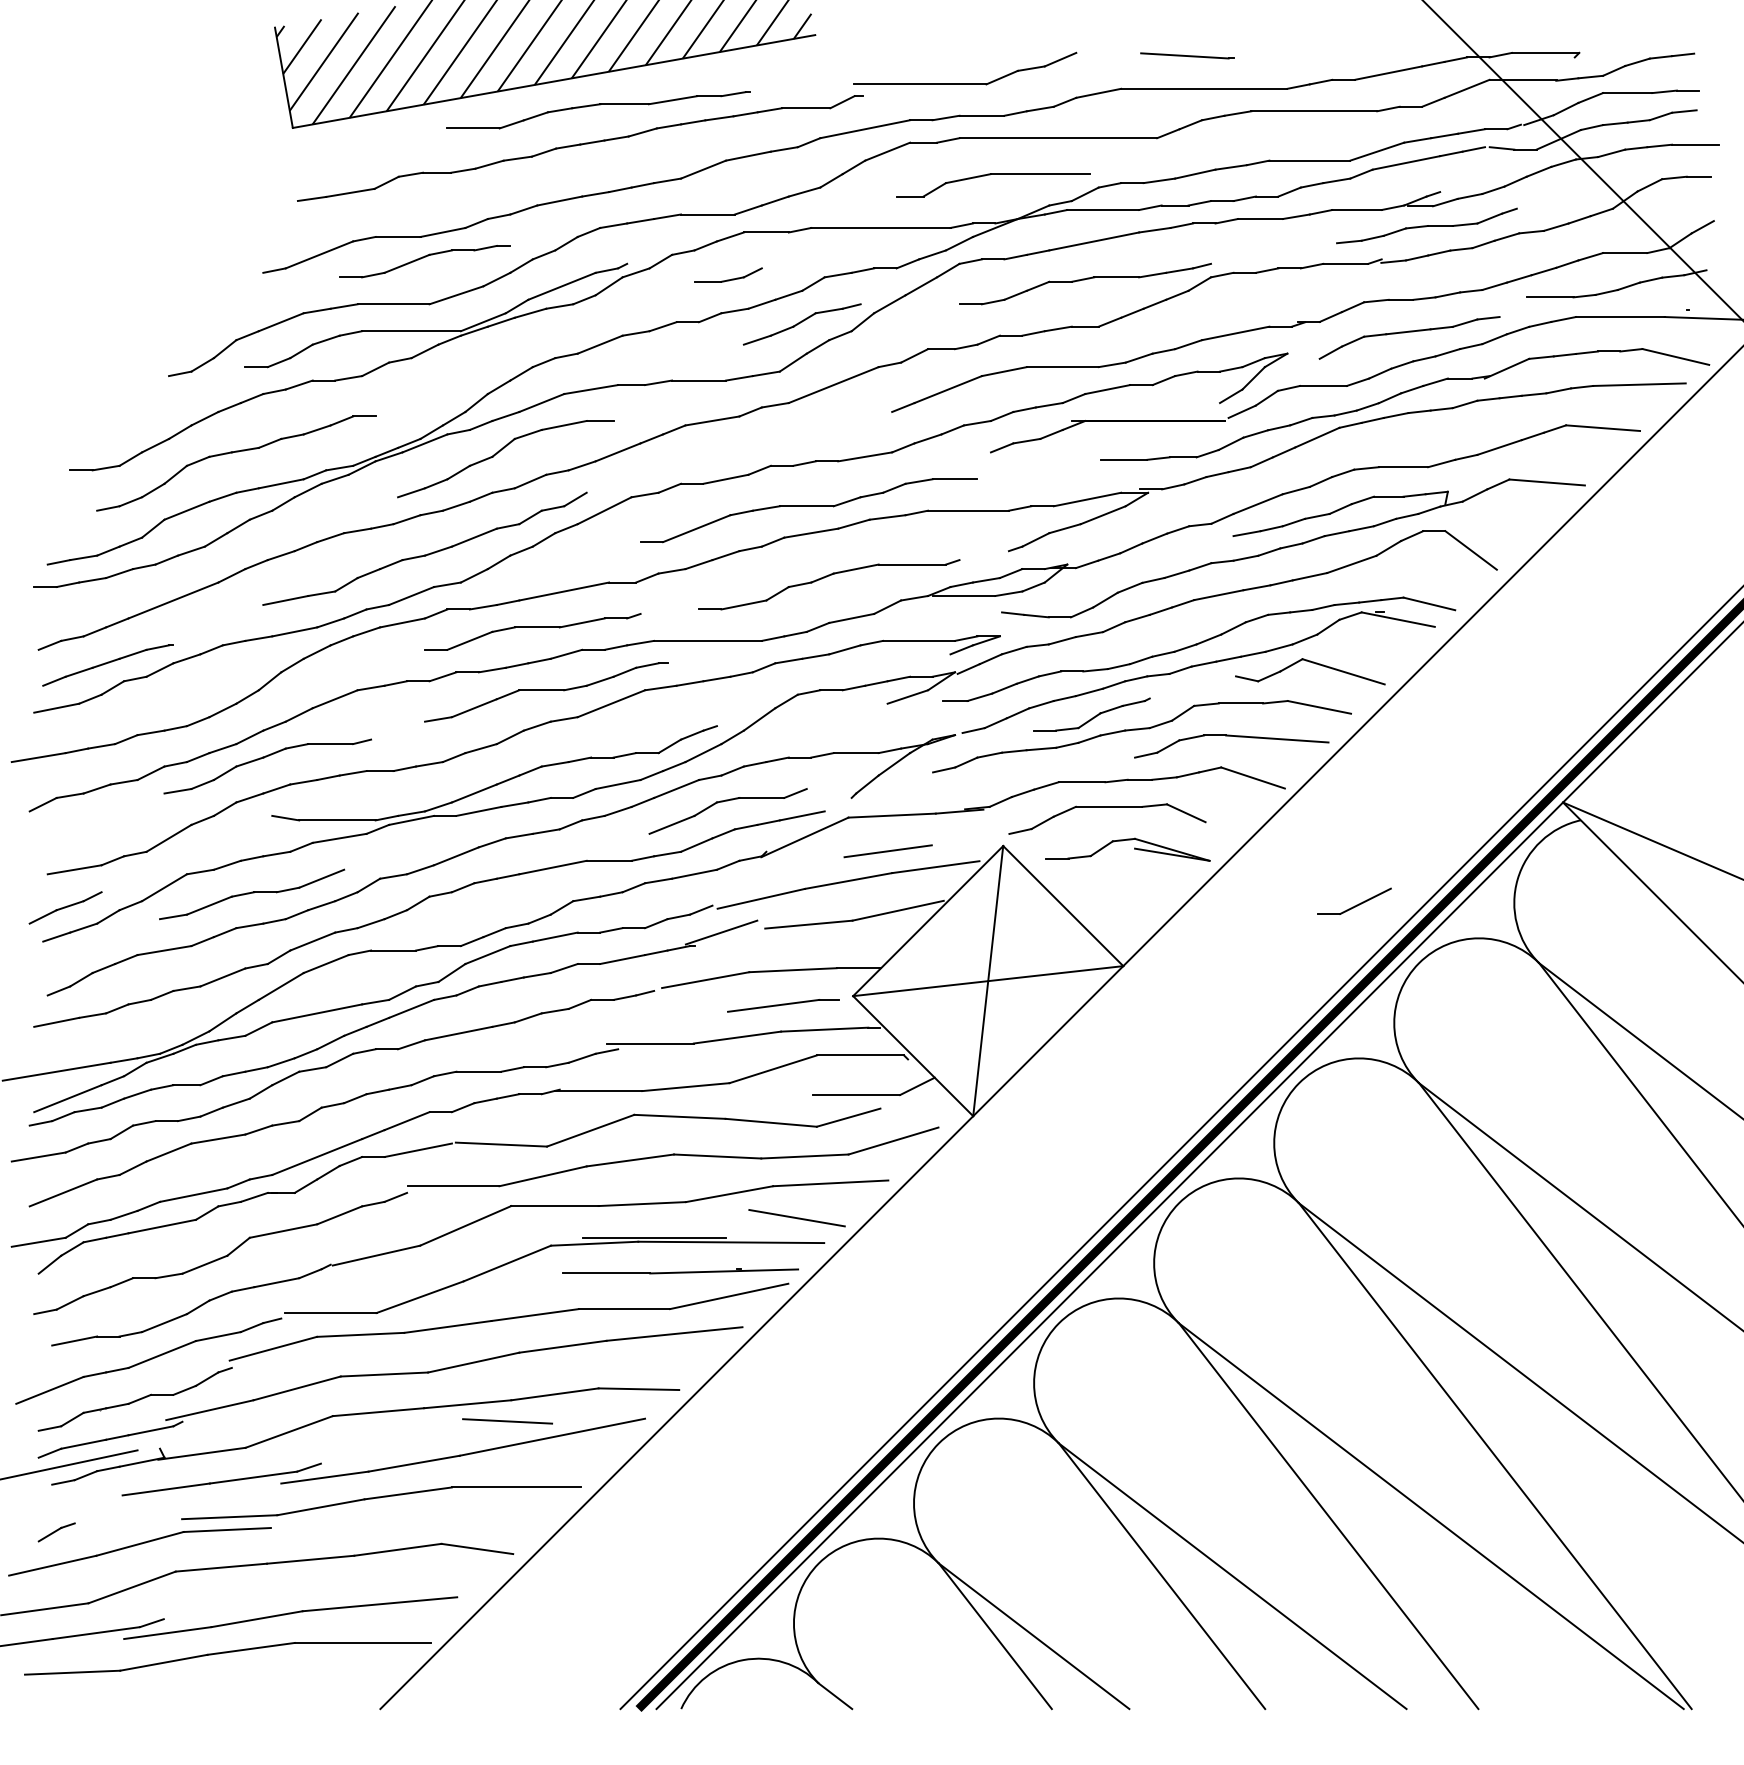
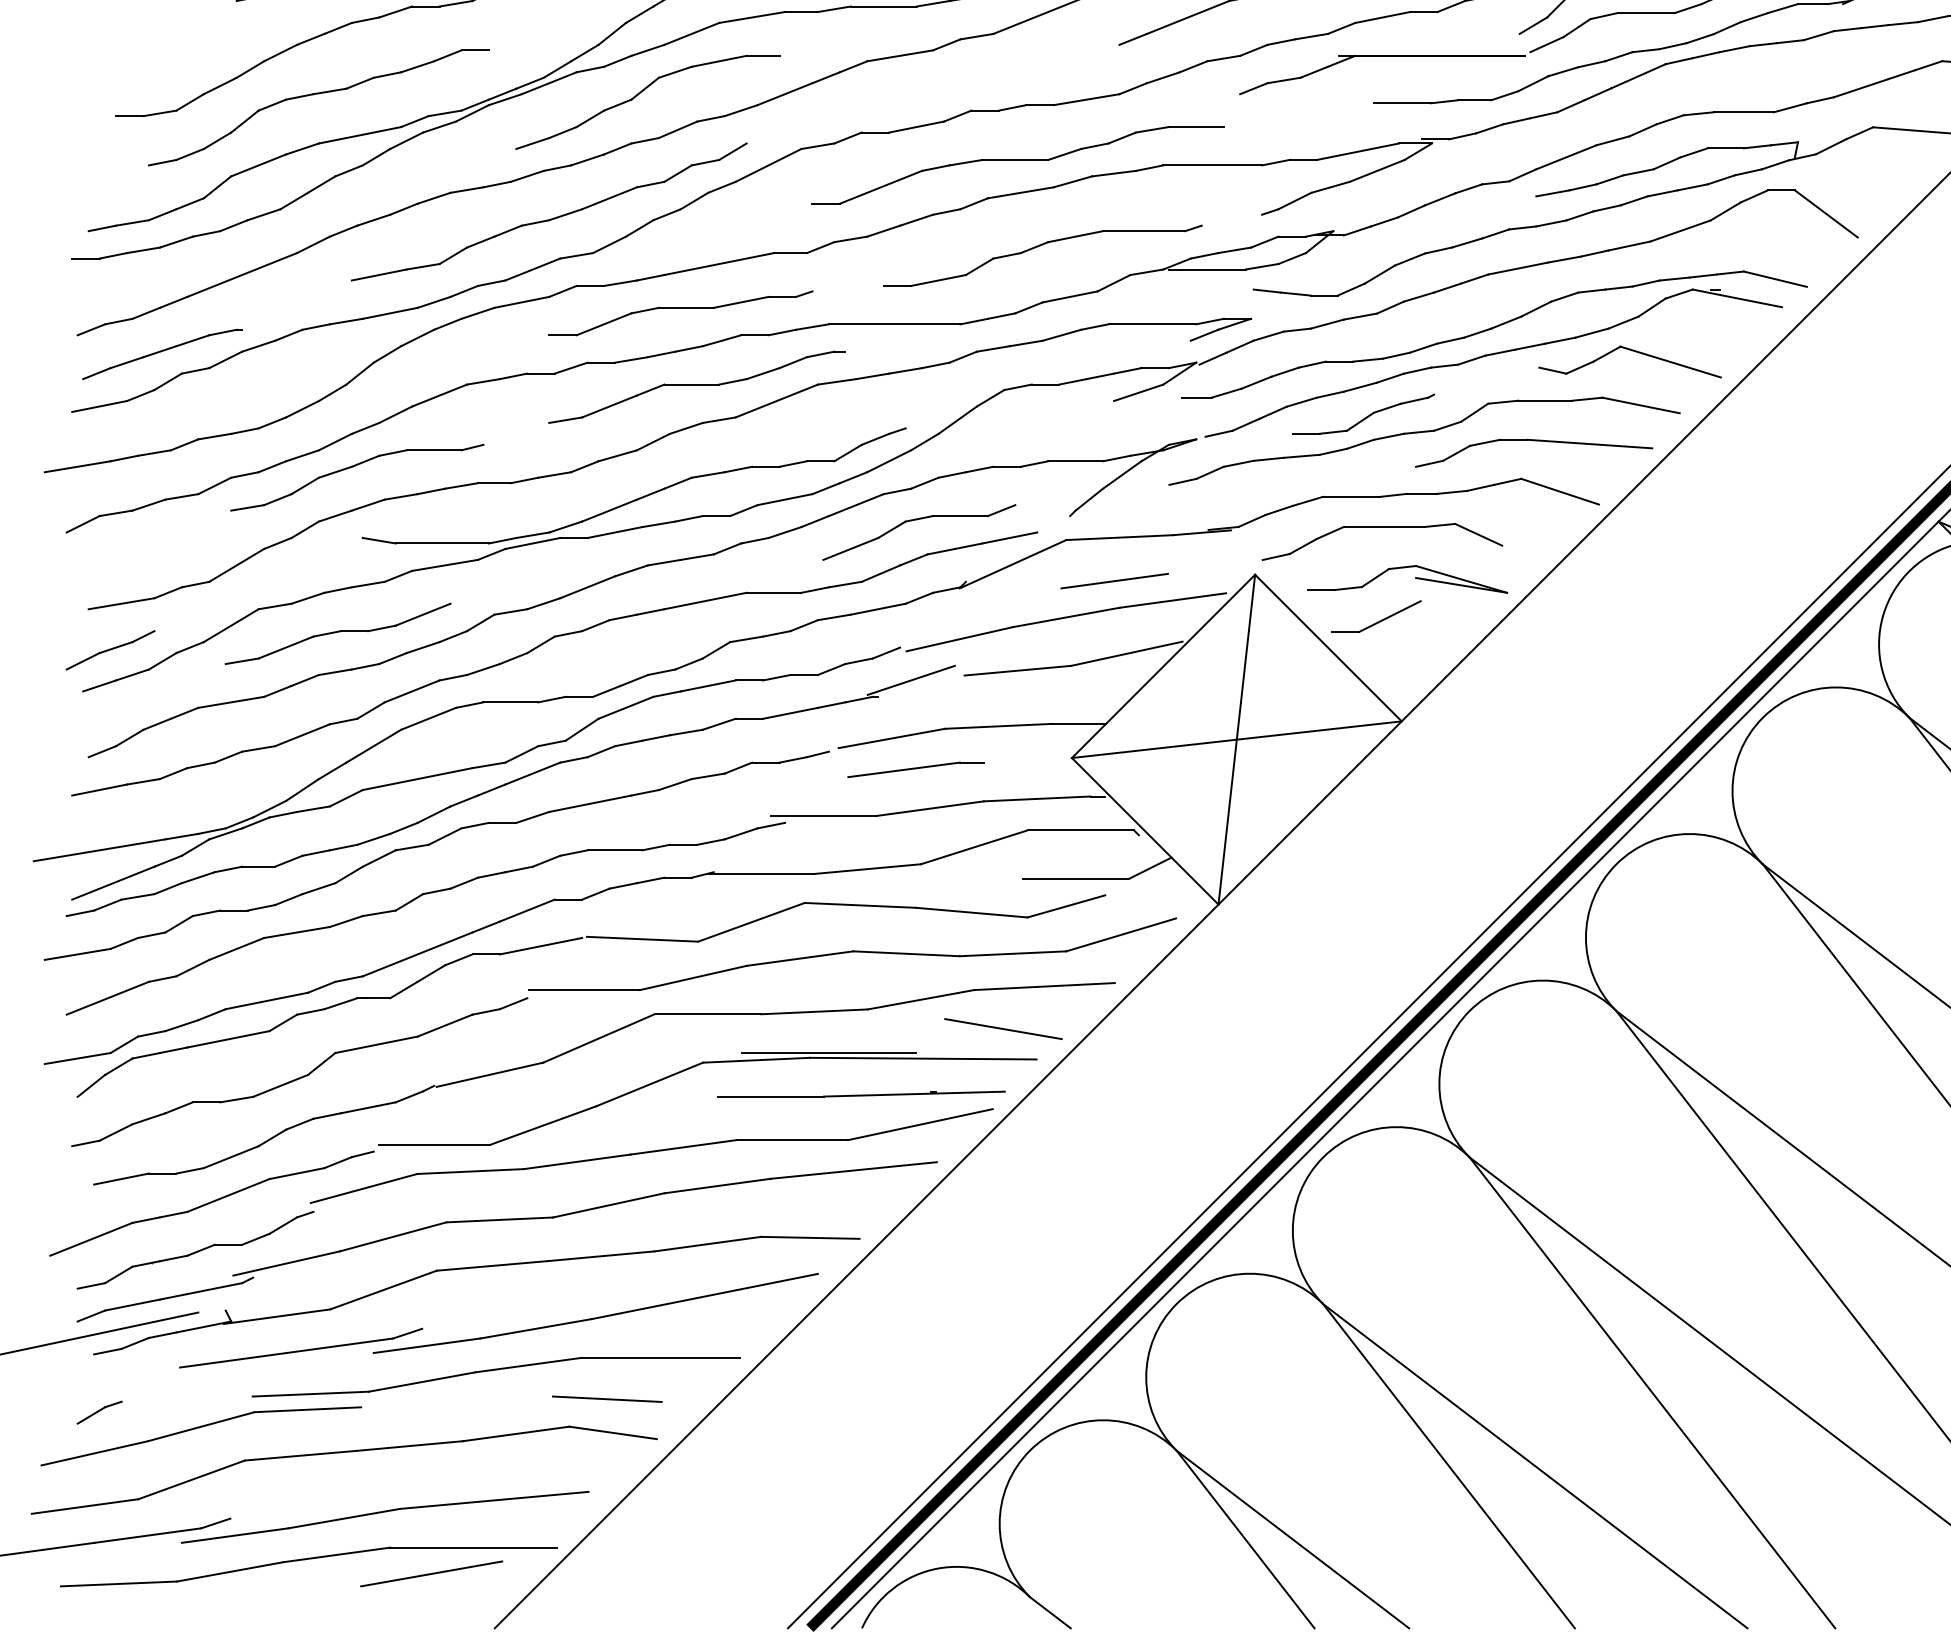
part: (1354, 900) -> (1376, 615), moved
part: (783, 1005) -> (916, 769), moved
line: (507, 1421) -> (607, 1399), moved
line: (328, 1664) -> (431, 1573), added

